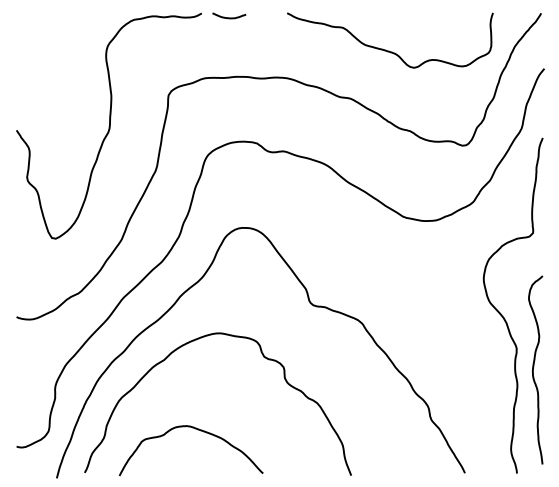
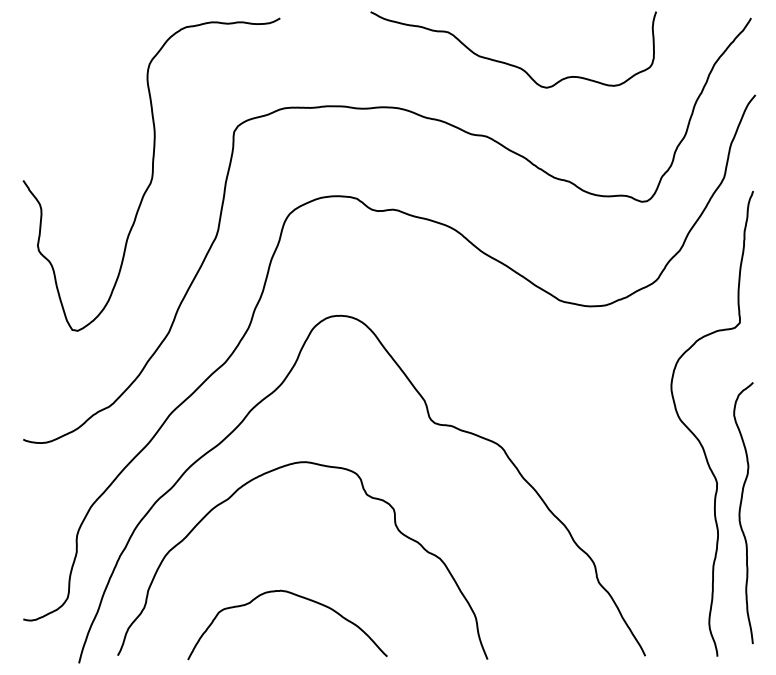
curve: (229, 17) -> (318, 24), removed
curve: (387, 50) -> (509, 63), moved
curve: (199, 430) -> (299, 597), moved

